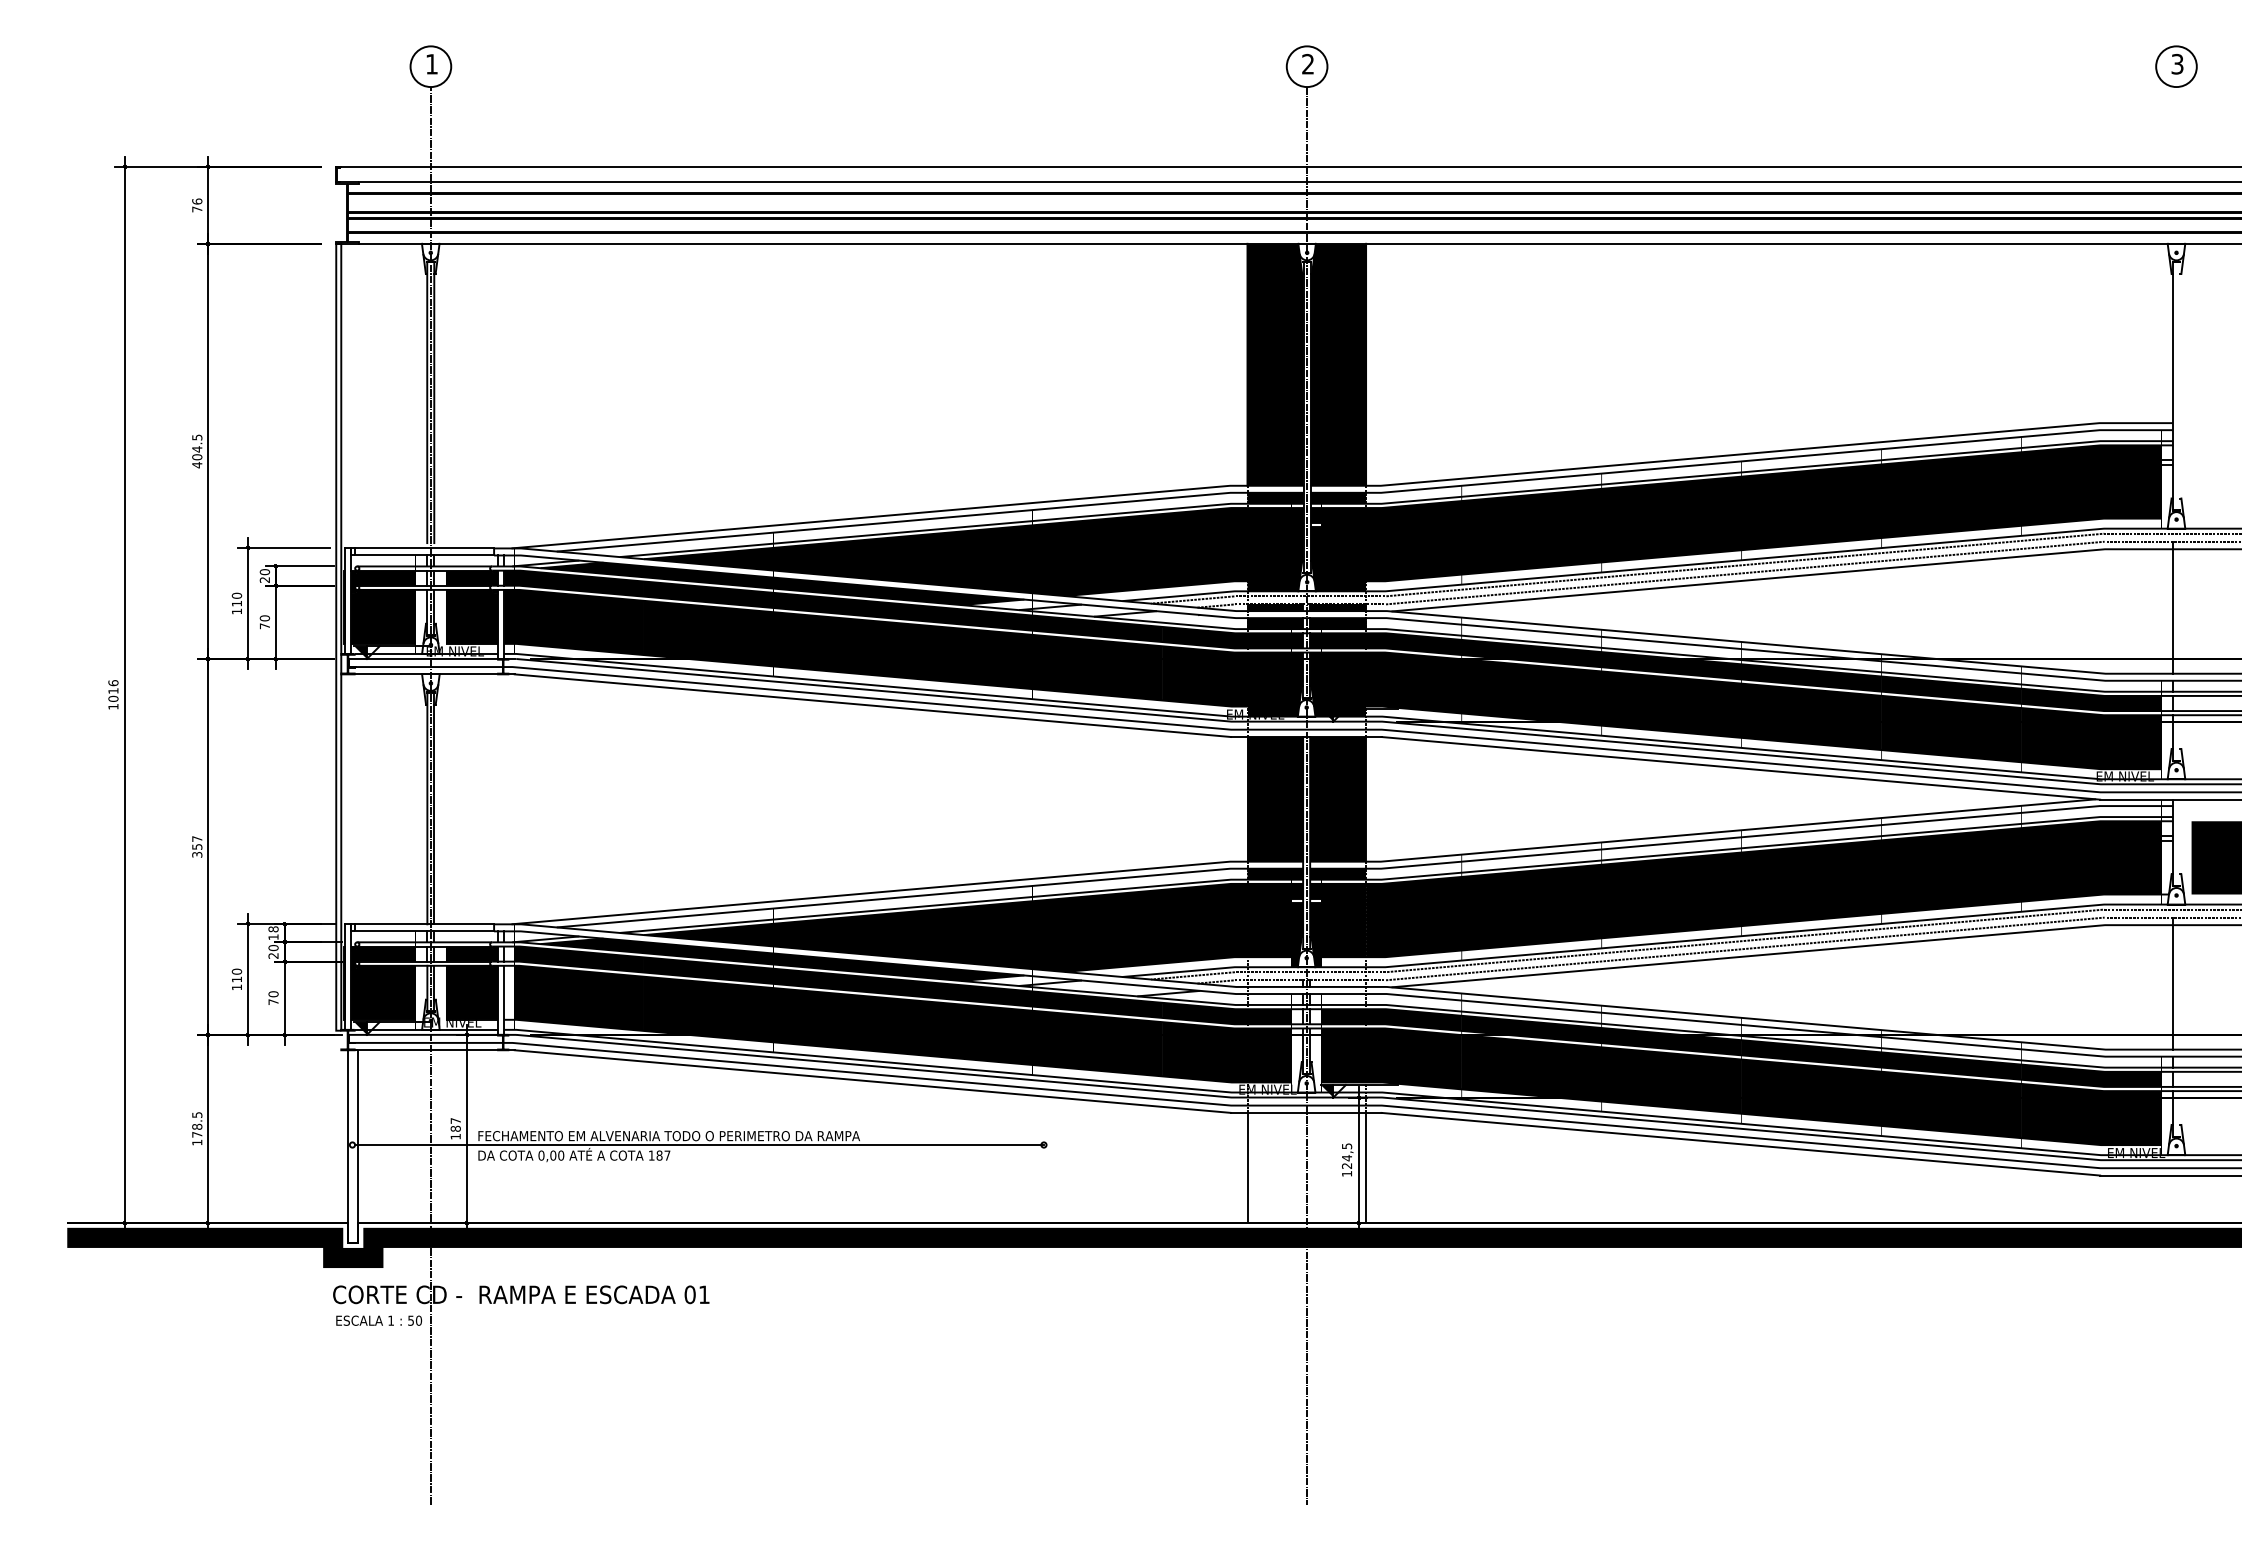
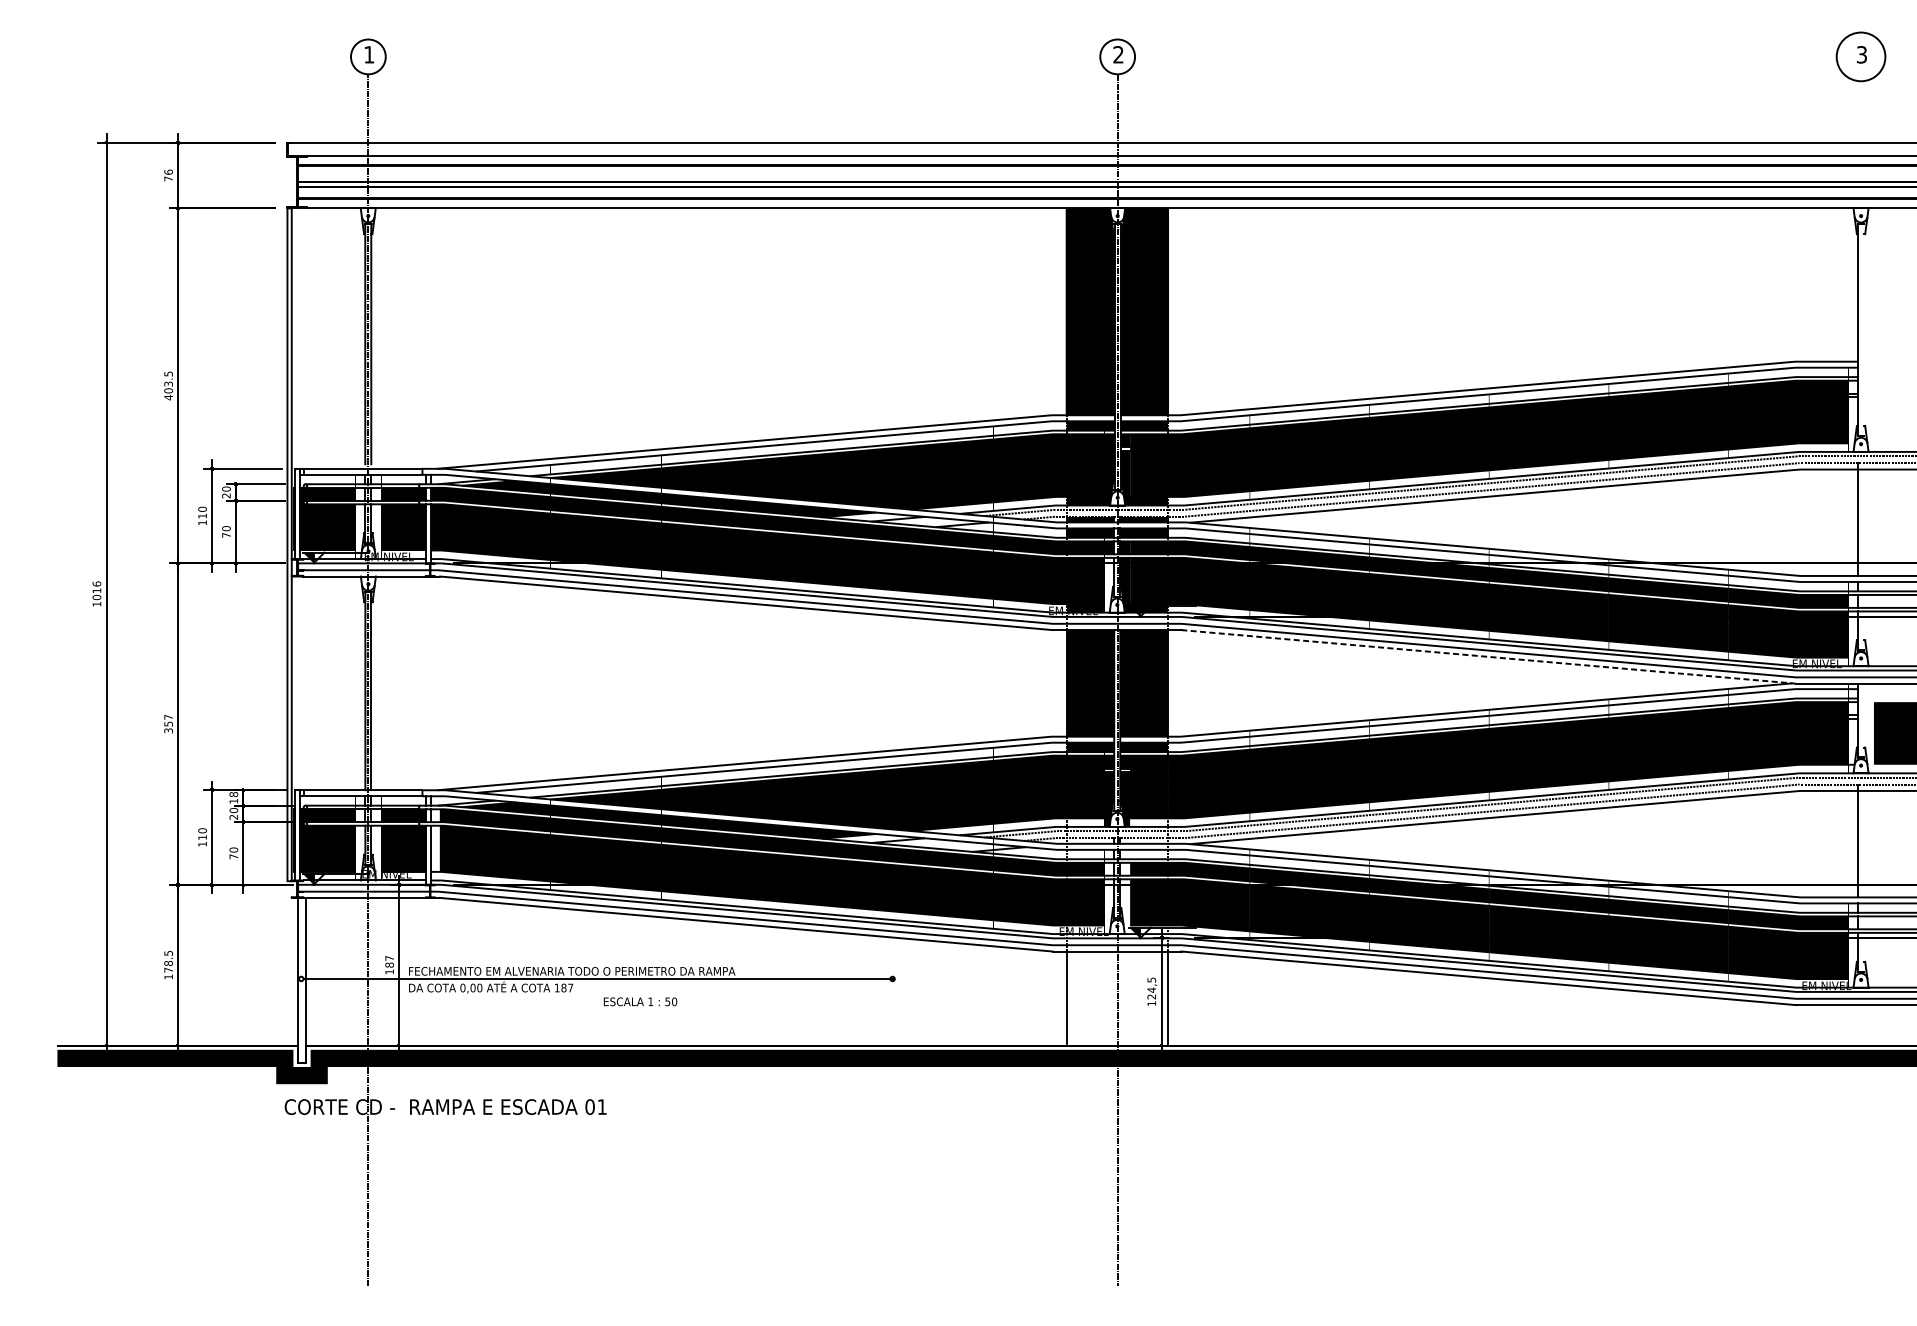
circle: (2176, 66) -> (1861, 56), size x1.4
text: (197, 449) -> (168, 384), 404.5 -> 403.5
fill: (1297, 684) -> (1109, 585), removed
line: (1740, 768) -> (1488, 657), solid -> dashed
text: (379, 1320) -> (640, 1001), moved

